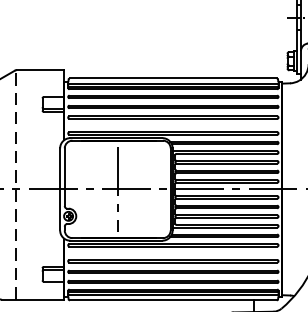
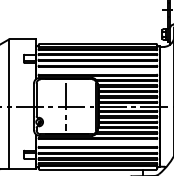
line: (15, 185) -> (8, 104), dashed -> solid

